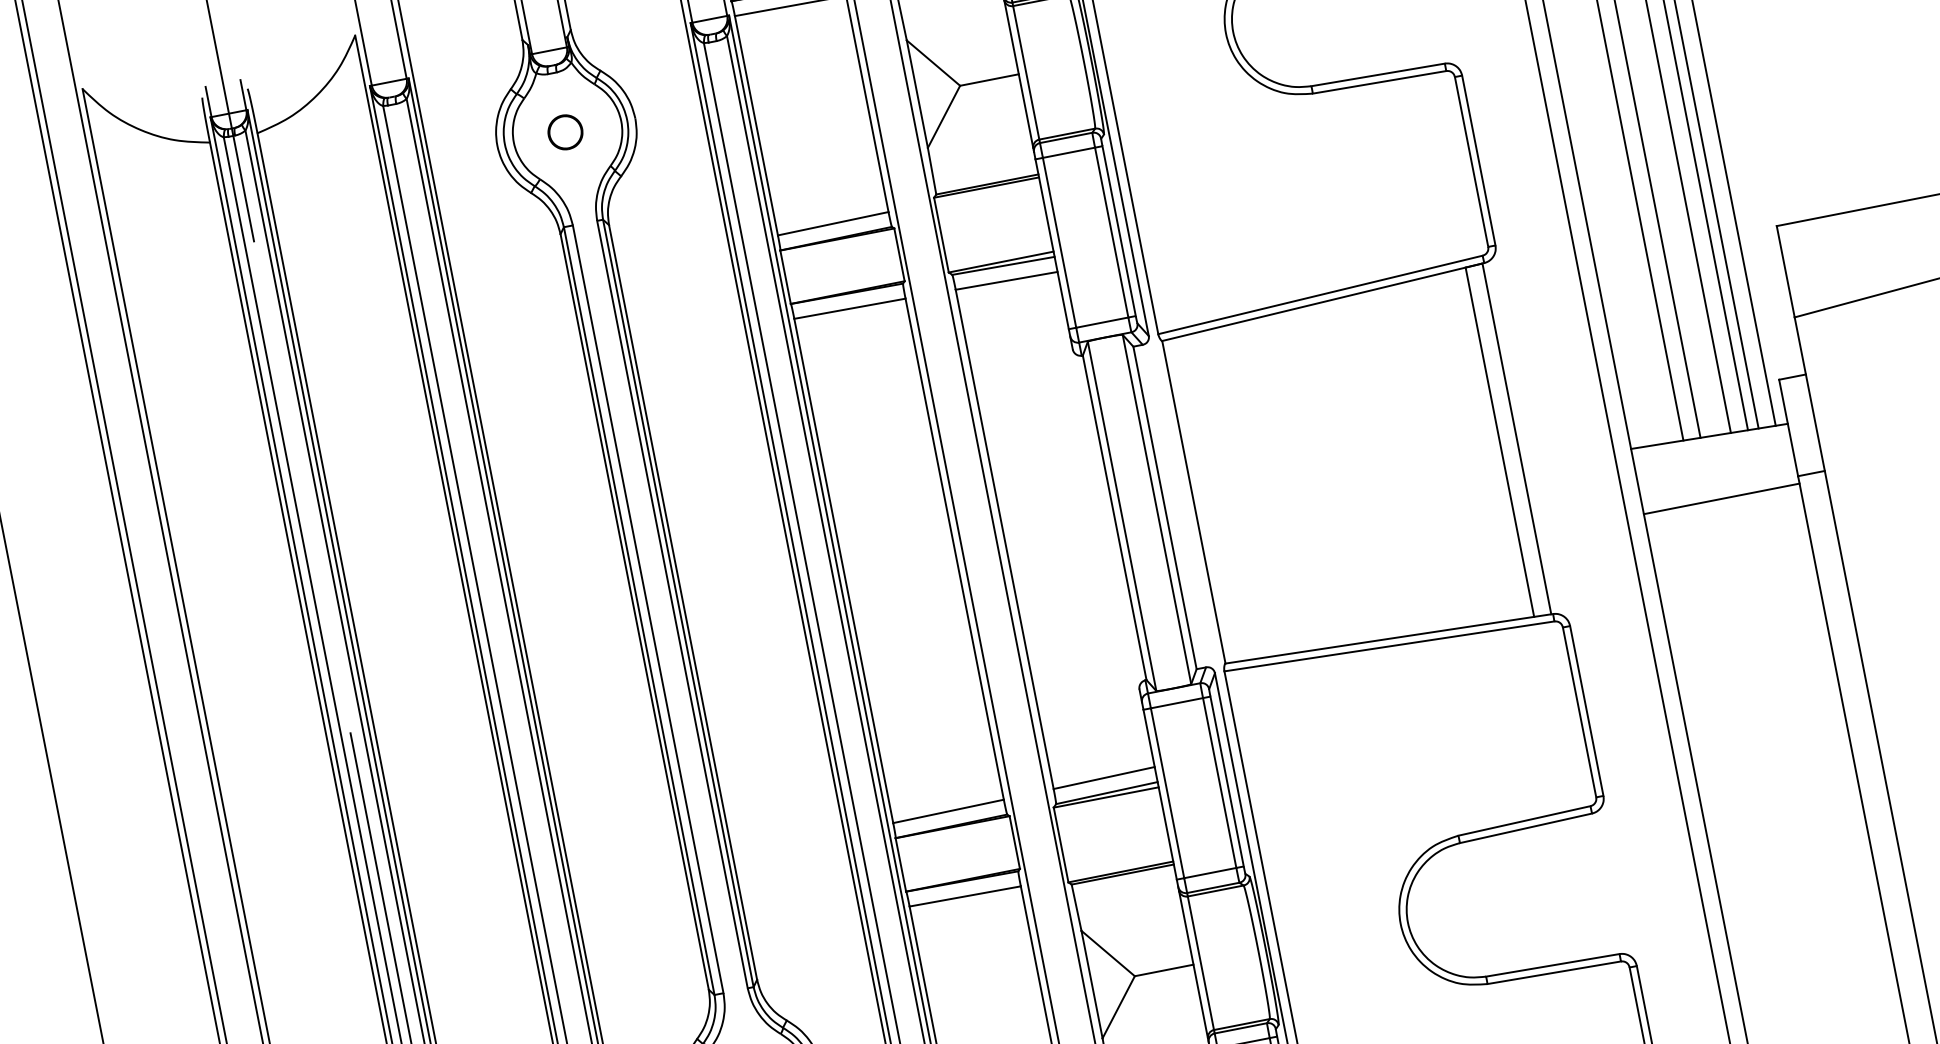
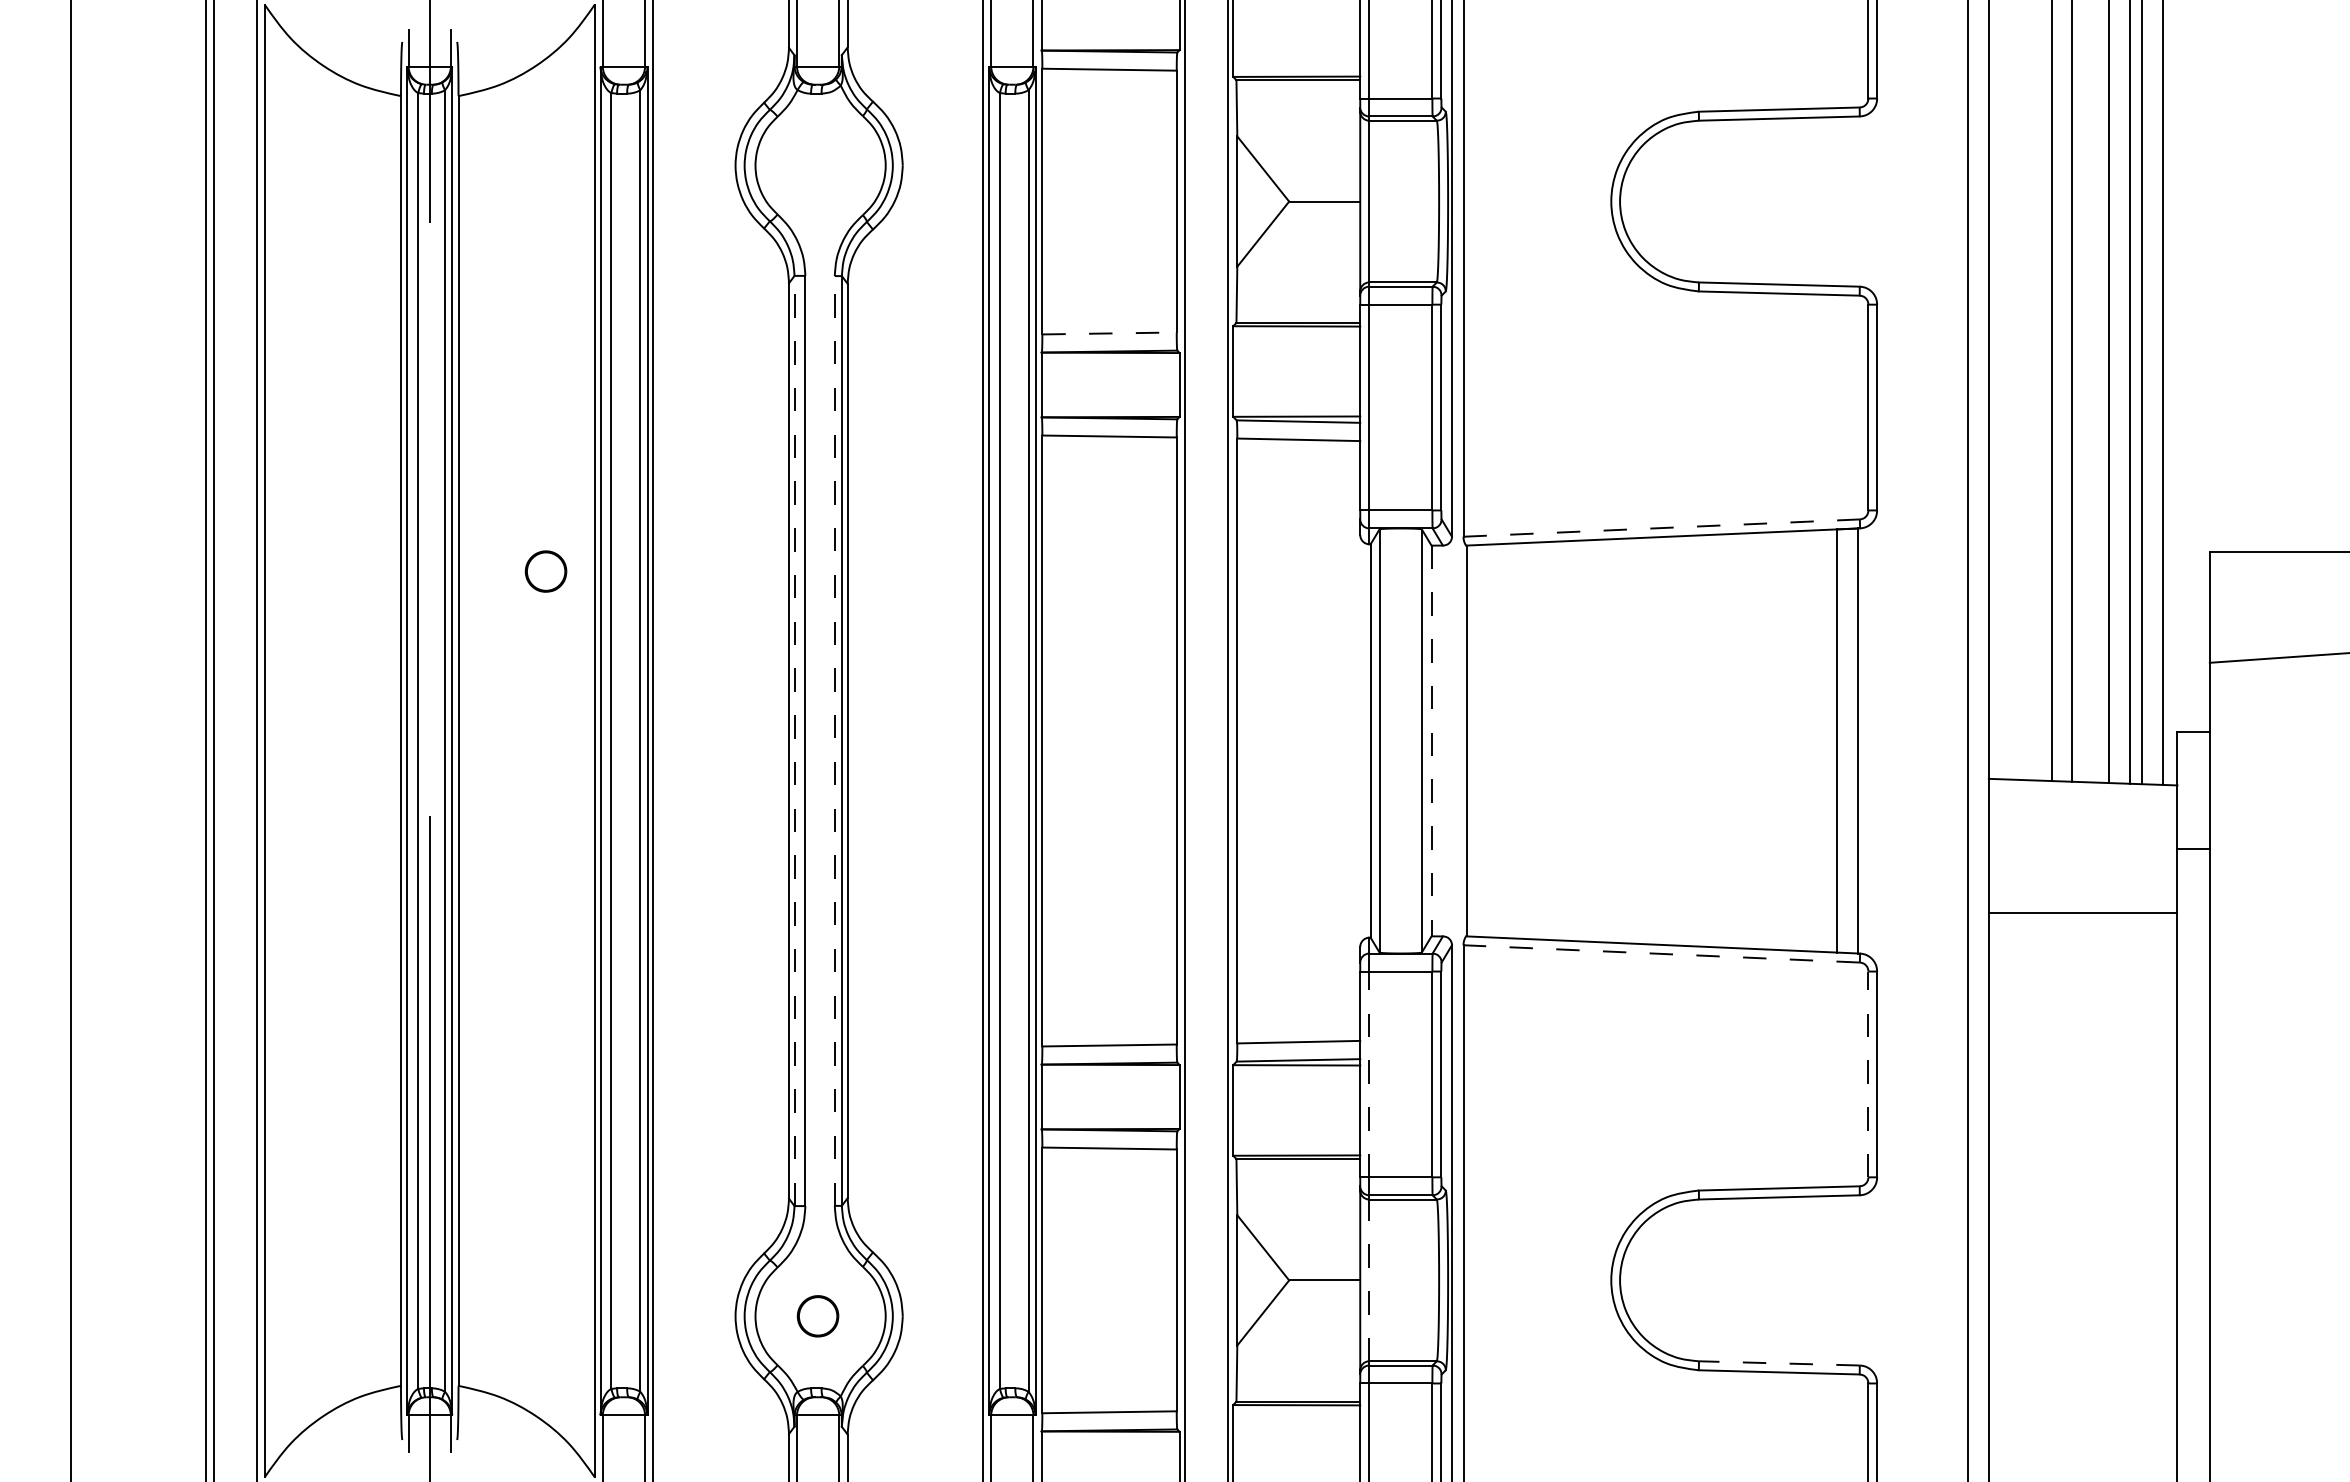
part: (565, 132) -> (545, 571), moved
line: (834, 223) -> (1110, 333), solid -> dashed
line: (1321, 295) -> (1662, 528), solid -> dashed
line: (1721, 498) -> (2082, 912), moved
line: (1165, 508) -> (1431, 741), solid -> dashed
line: (672, 605) -> (834, 741), solid -> dashed
line: (639, 610) -> (794, 740), solid -> dashed
line: (1389, 646) -> (1661, 953), solid -> dashed
line: (1579, 712) -> (1868, 1074), solid -> dashed
line: (1167, 793) -> (1369, 1074), solid -> dashed
line: (1201, 963) -> (1369, 1280), solid -> dashed
line: (1552, 965) -> (1778, 1363), solid -> dashed

